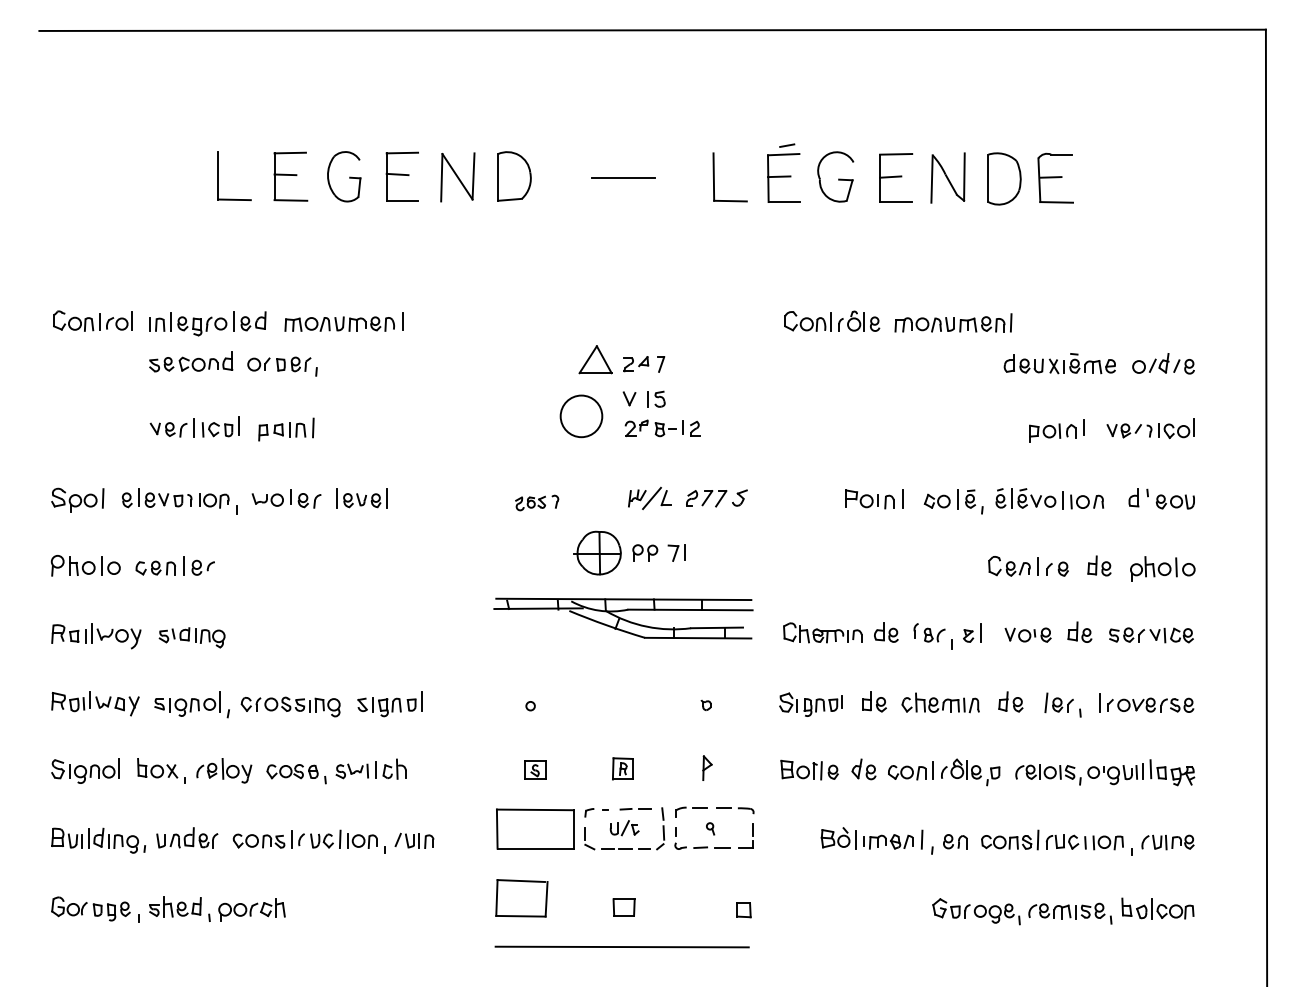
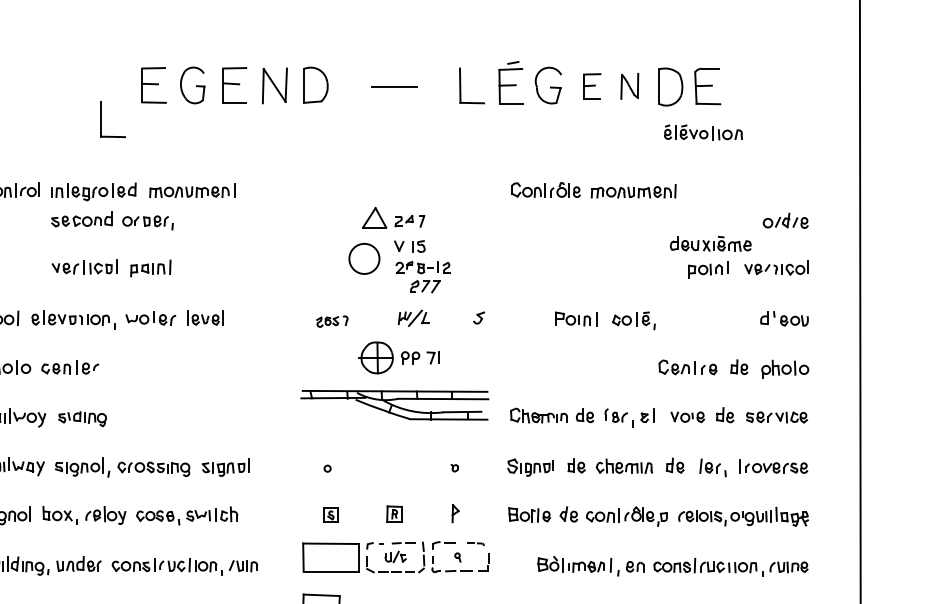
part: (218, 175) -> (101, 119), moved
part: (896, 177) -> (592, 85), size x0.7
part: (947, 177) -> (629, 85), size x0.7
part: (1059, 363) -> (710, 243), moved
part: (706, 498) -> (425, 286), moved
part: (1049, 498) -> (703, 132), moved
part: (735, 810) -> (475, 544), size x0.6

